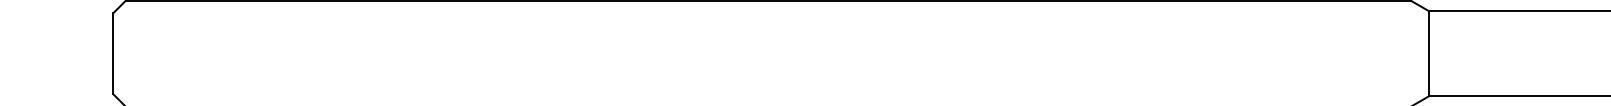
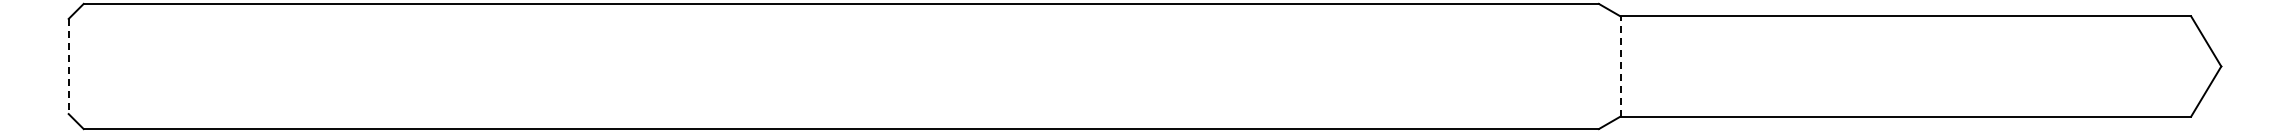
line: (112, 53) -> (68, 66), solid -> dashed
line: (1429, 53) -> (1620, 66), solid -> dashed

